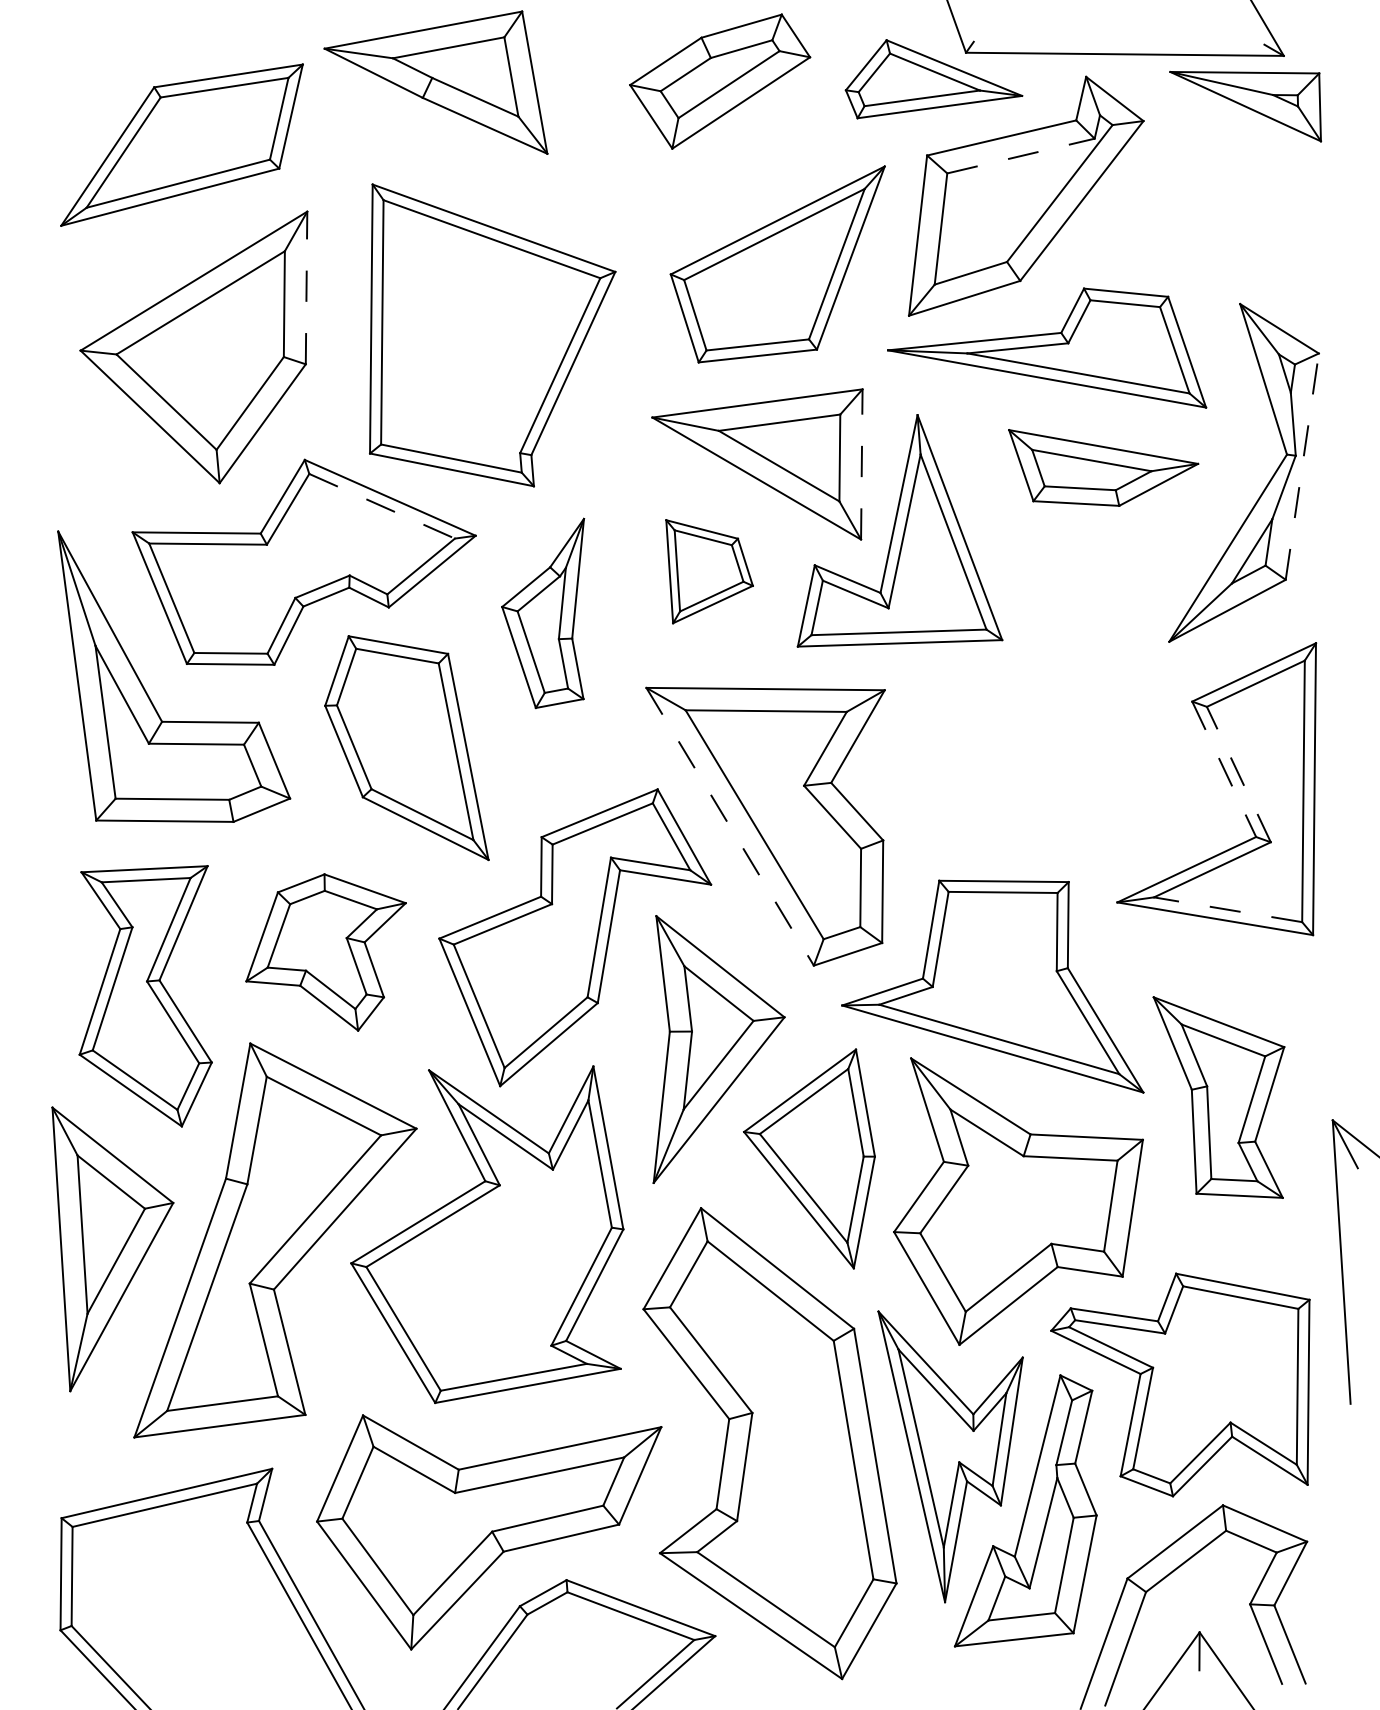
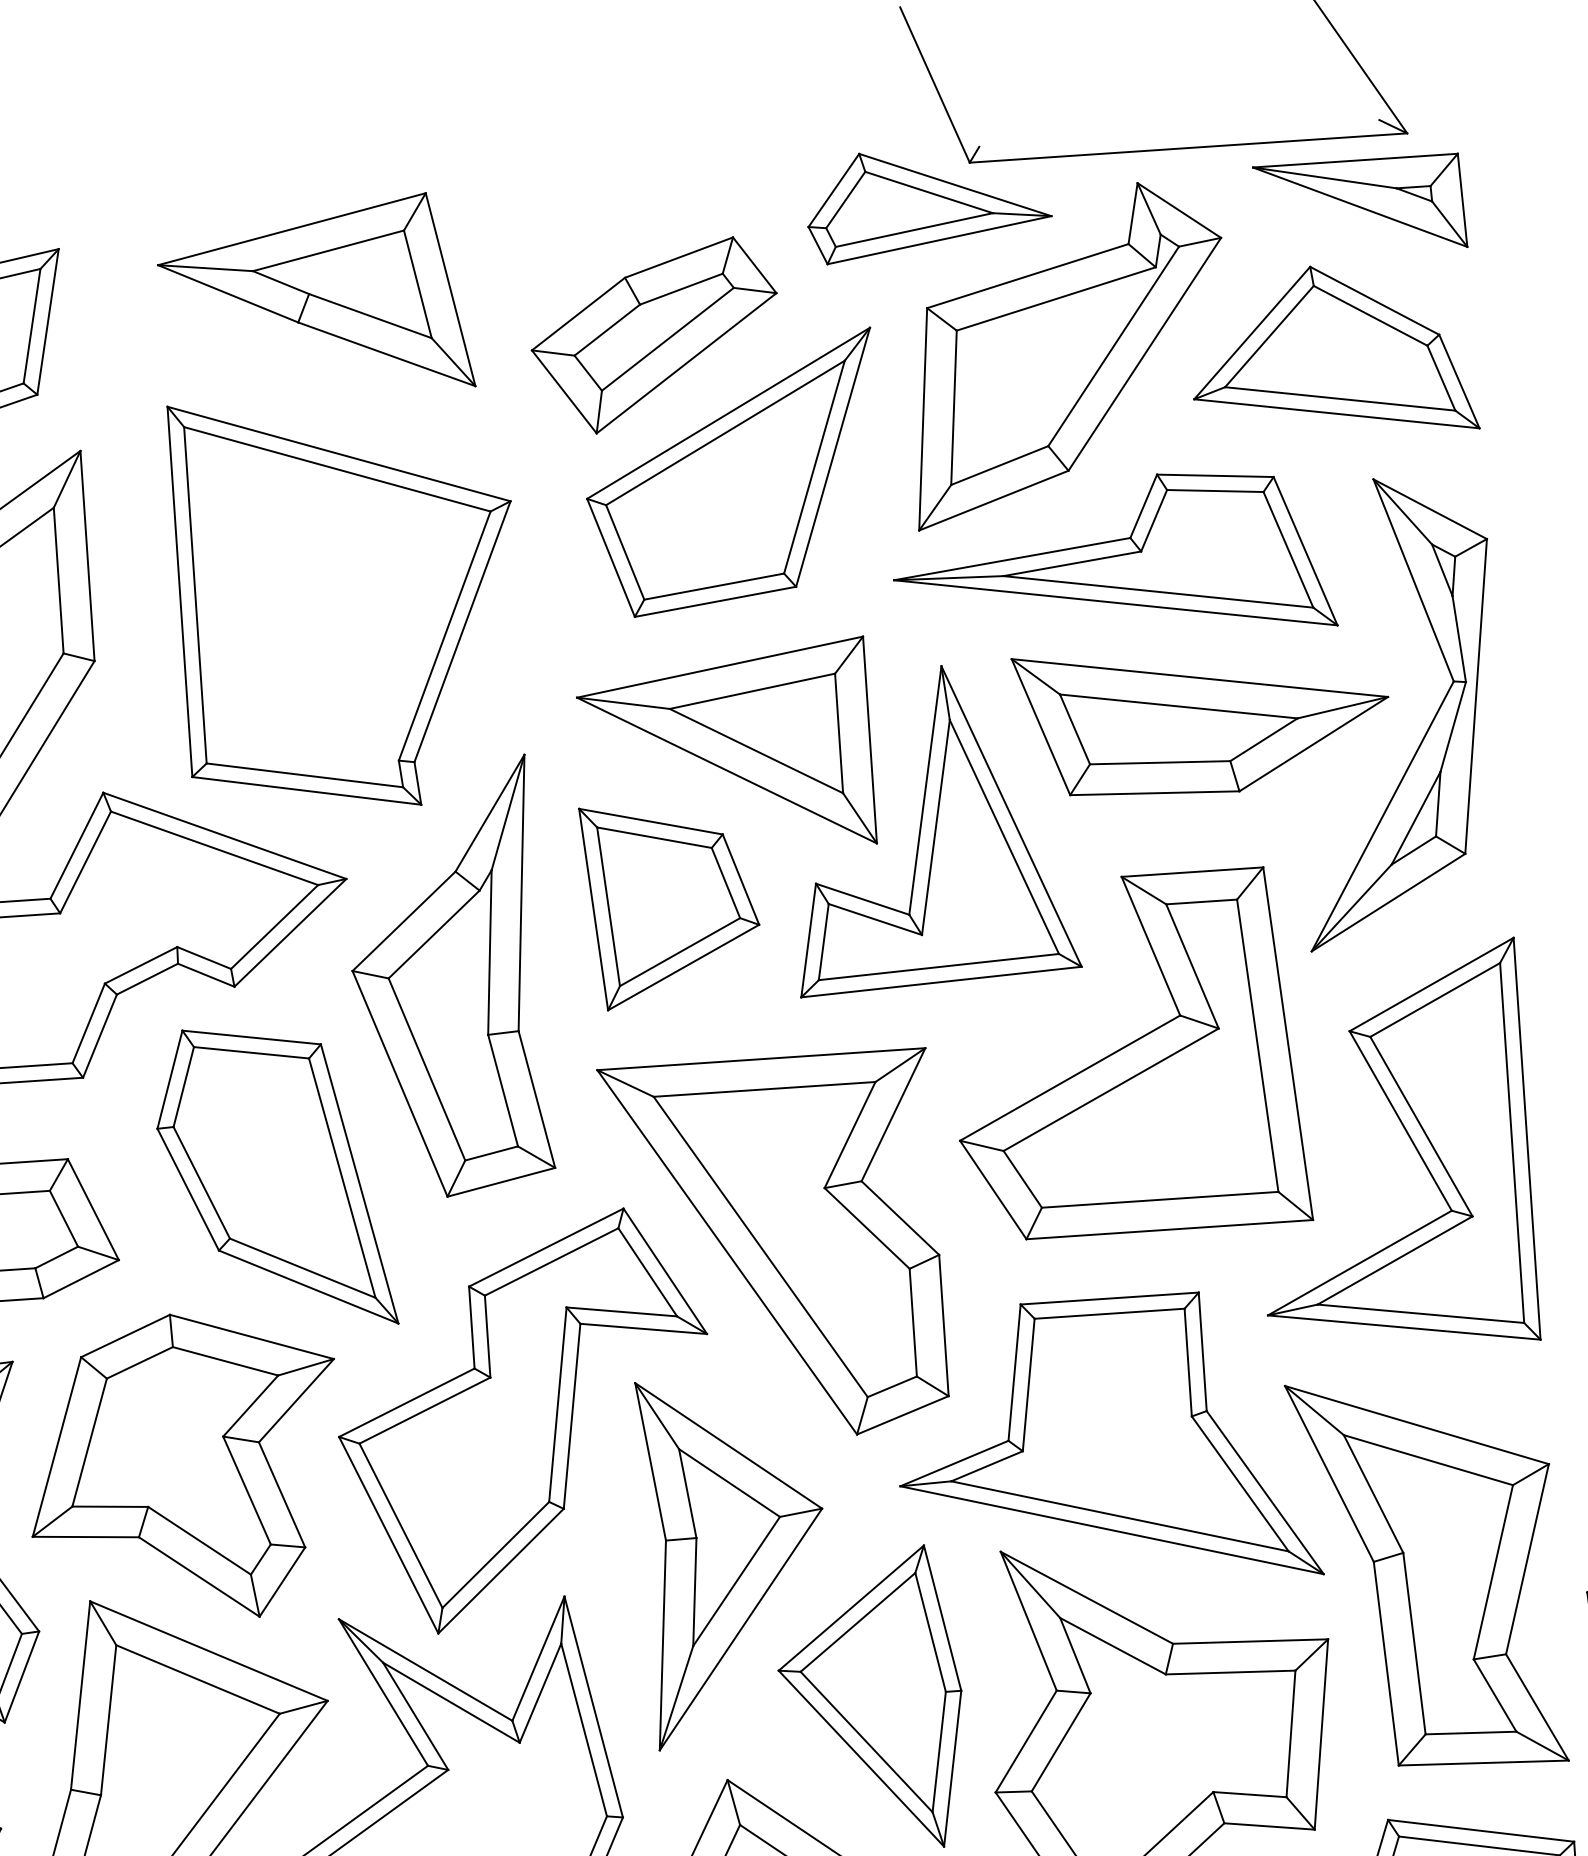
part: (720, 81) -> (655, 335), moved
part: (435, 82) -> (314, 299), moved
line: (1020, 156) -> (1055, 299), dashed -> solid
part: (1217, 209) -> (1332, 351), added
line: (306, 287) -> (87, 555), dashed -> solid
line: (861, 463) -> (869, 738), dashed -> solid
line: (1302, 466) -> (1476, 696), dashed -> solid
part: (1103, 467) -> (1202, 718), size x1.43
line: (382, 506) -> (215, 848), dashed -> solid
part: (709, 571) -> (671, 903), size x1.43
part: (542, 613) -> (446, 978), size x1.67
part: (1029, 706) -> (1126, 1055), added
line: (1224, 769) -> (1401, 1121), dashed -> solid
line: (1238, 774) -> (1420, 1126), dashed -> solid
line: (730, 827) -> (727, 1253), dashed -> solid
line: (1227, 909) -> (1420, 1313), dashed -> solid
part: (325, 952) -> (183, 1468), size x1.43
part: (1218, 1097) -> (1427, 1573), size x1.43

